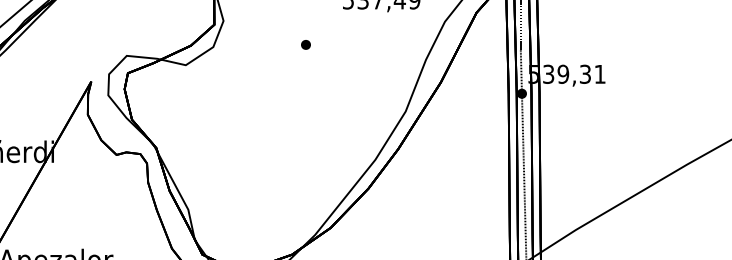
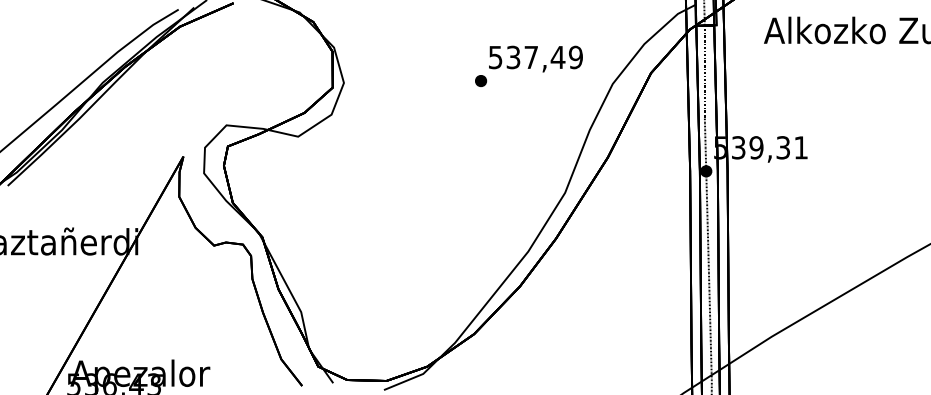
part: (306, 44) -> (481, 80), moved

